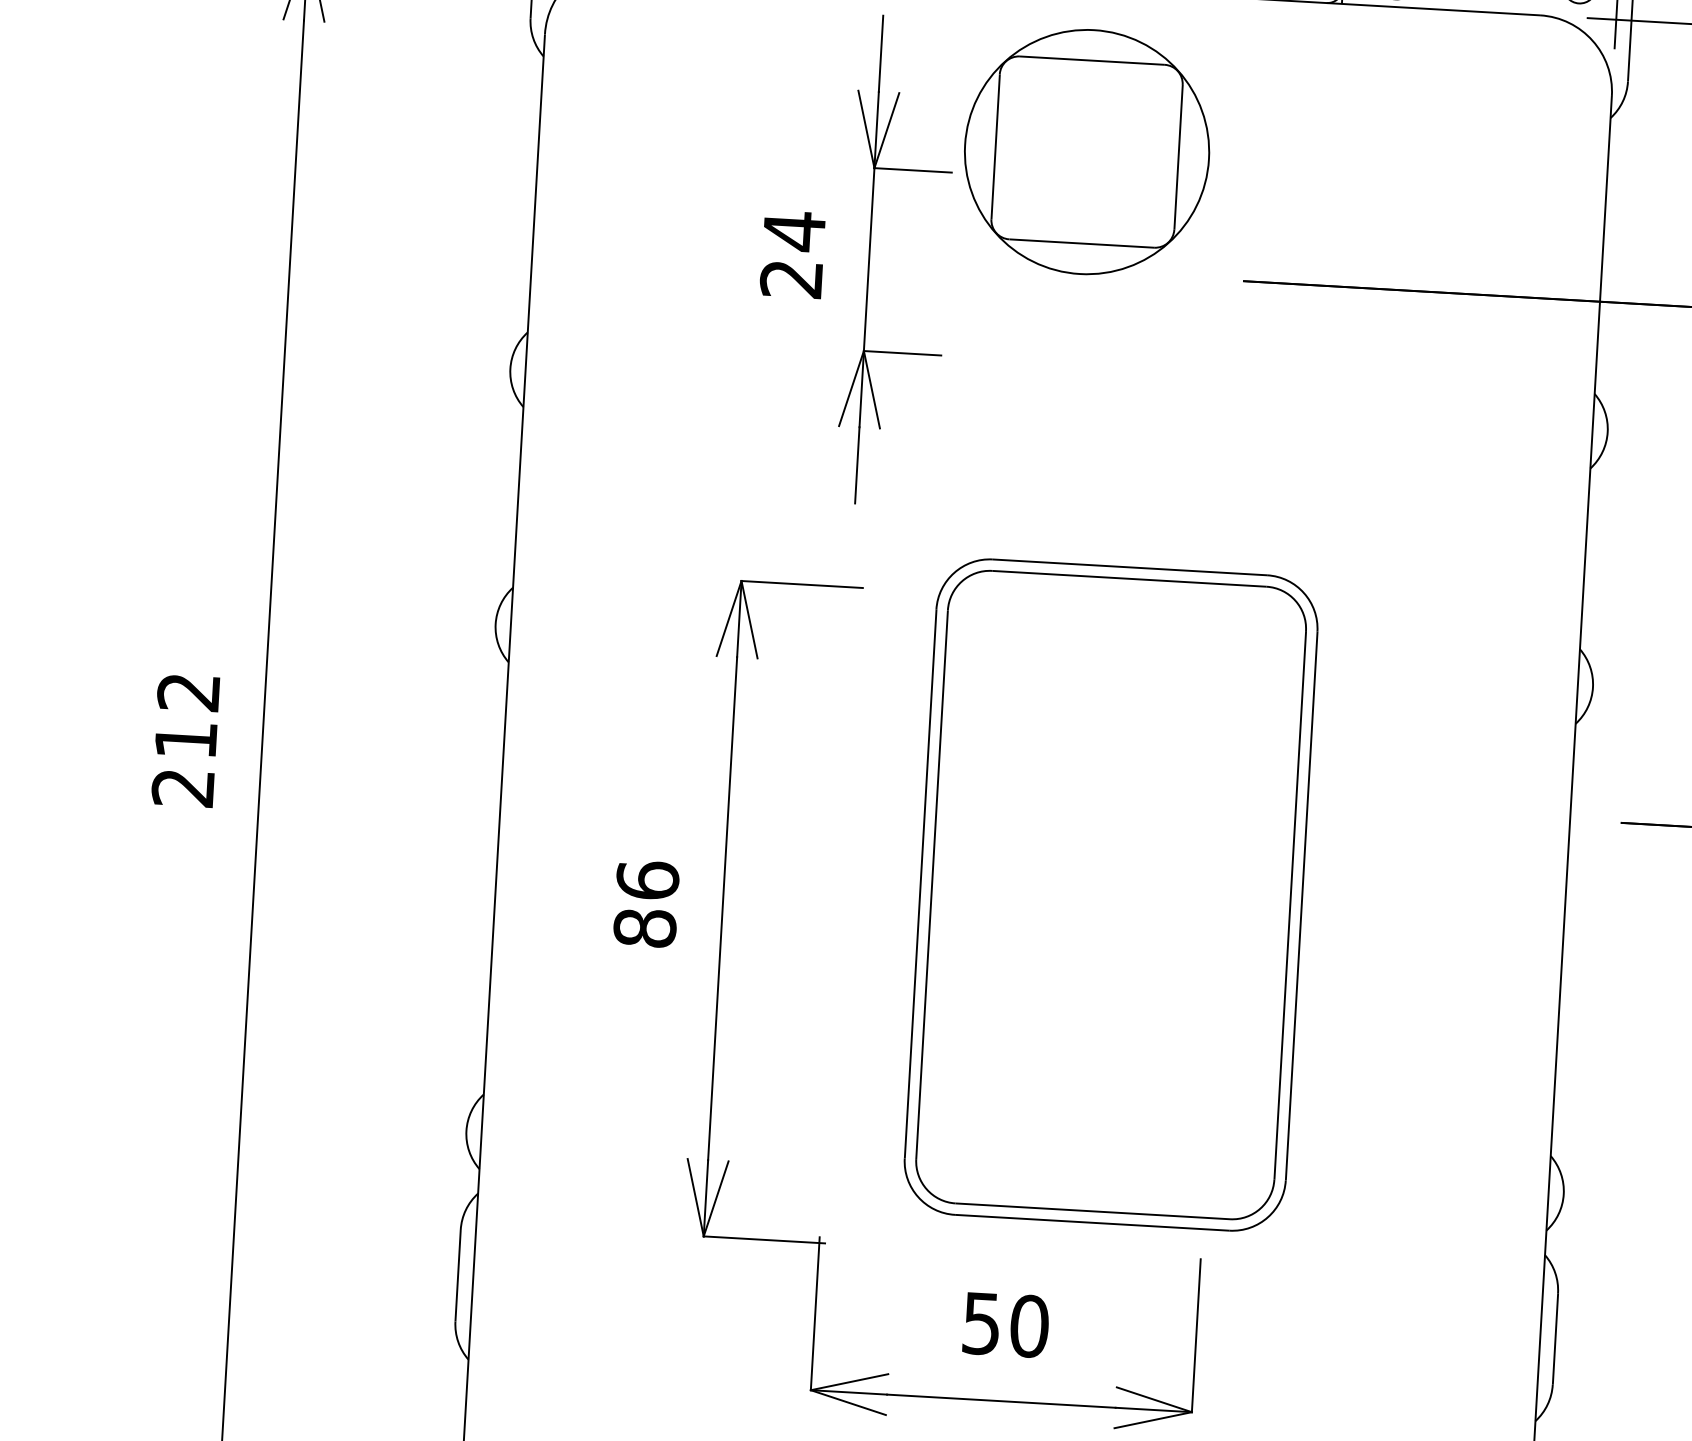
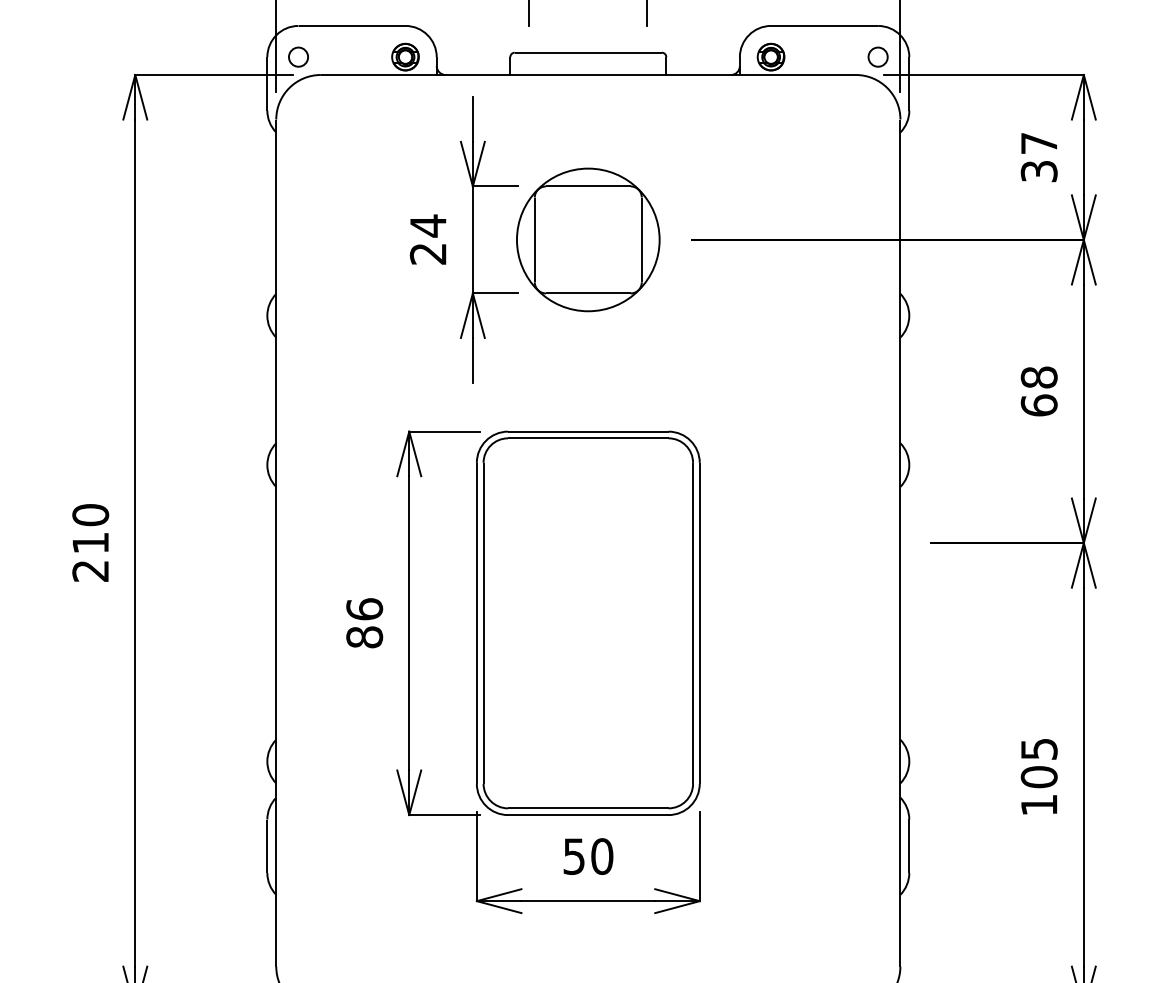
part: (1087, 151) -> (588, 239), moved
text: (188, 692) -> (90, 515), 212 -> 210
part: (1111, 893) -> (588, 622), moved

